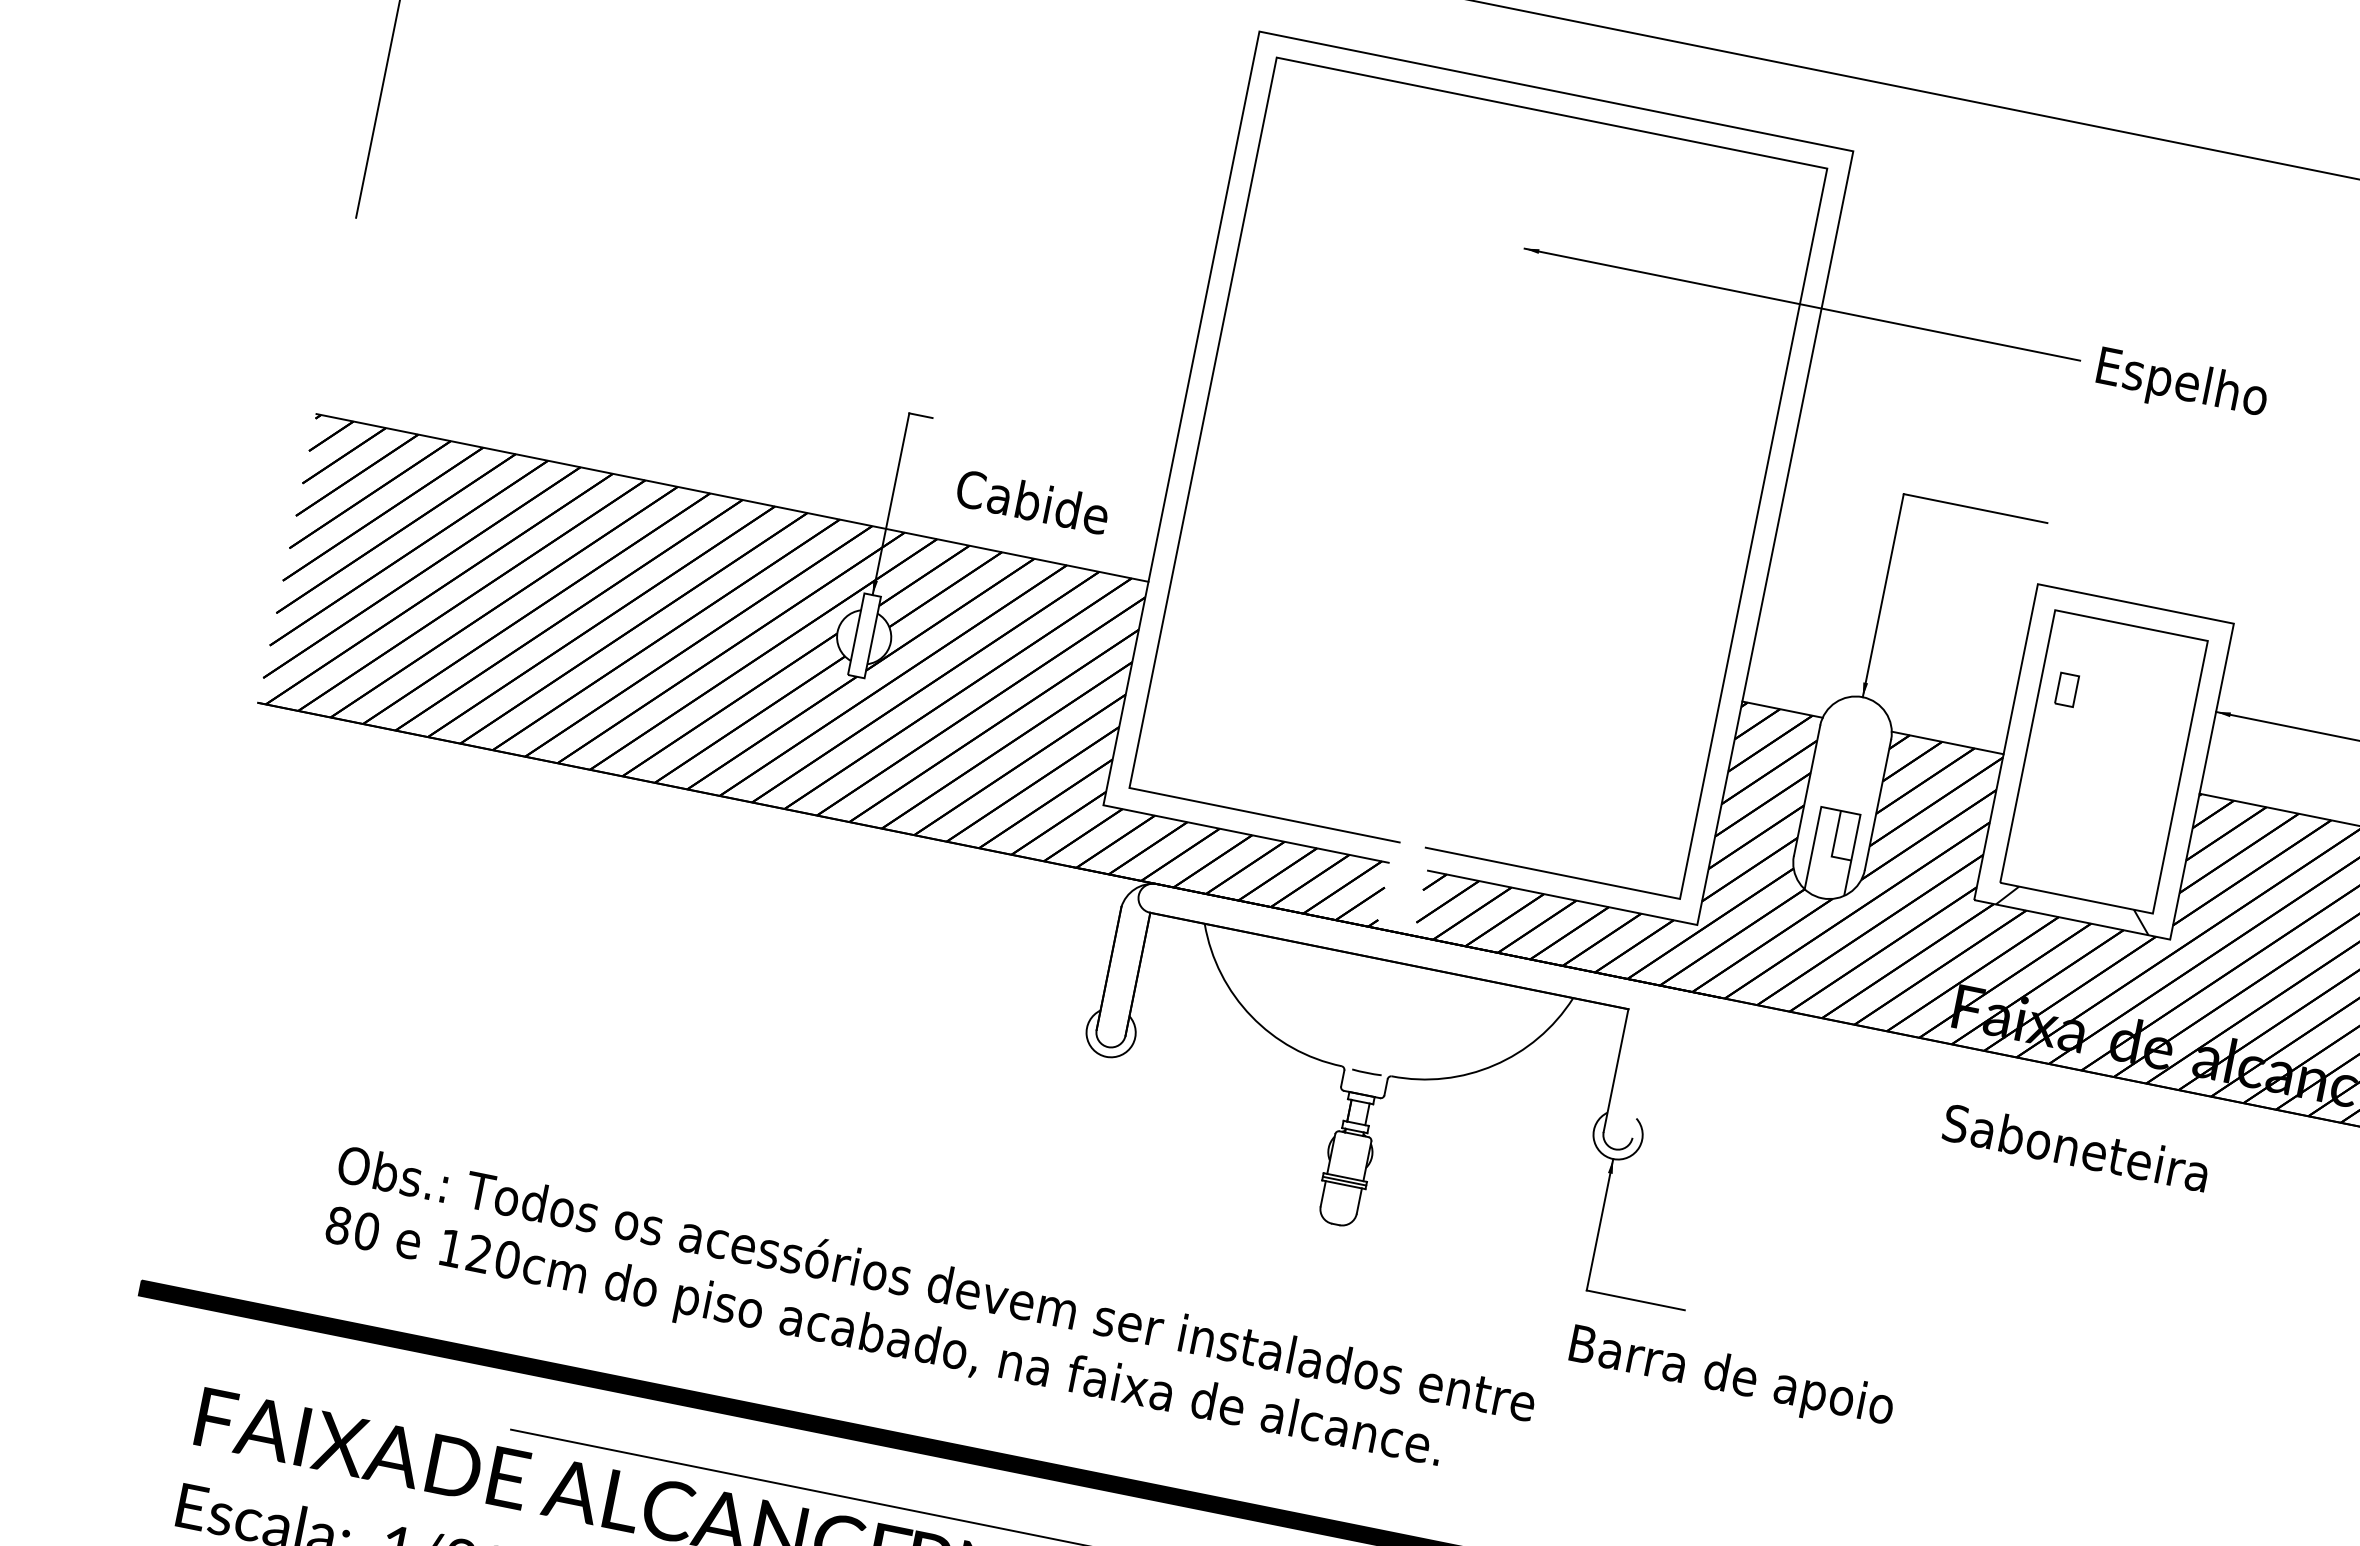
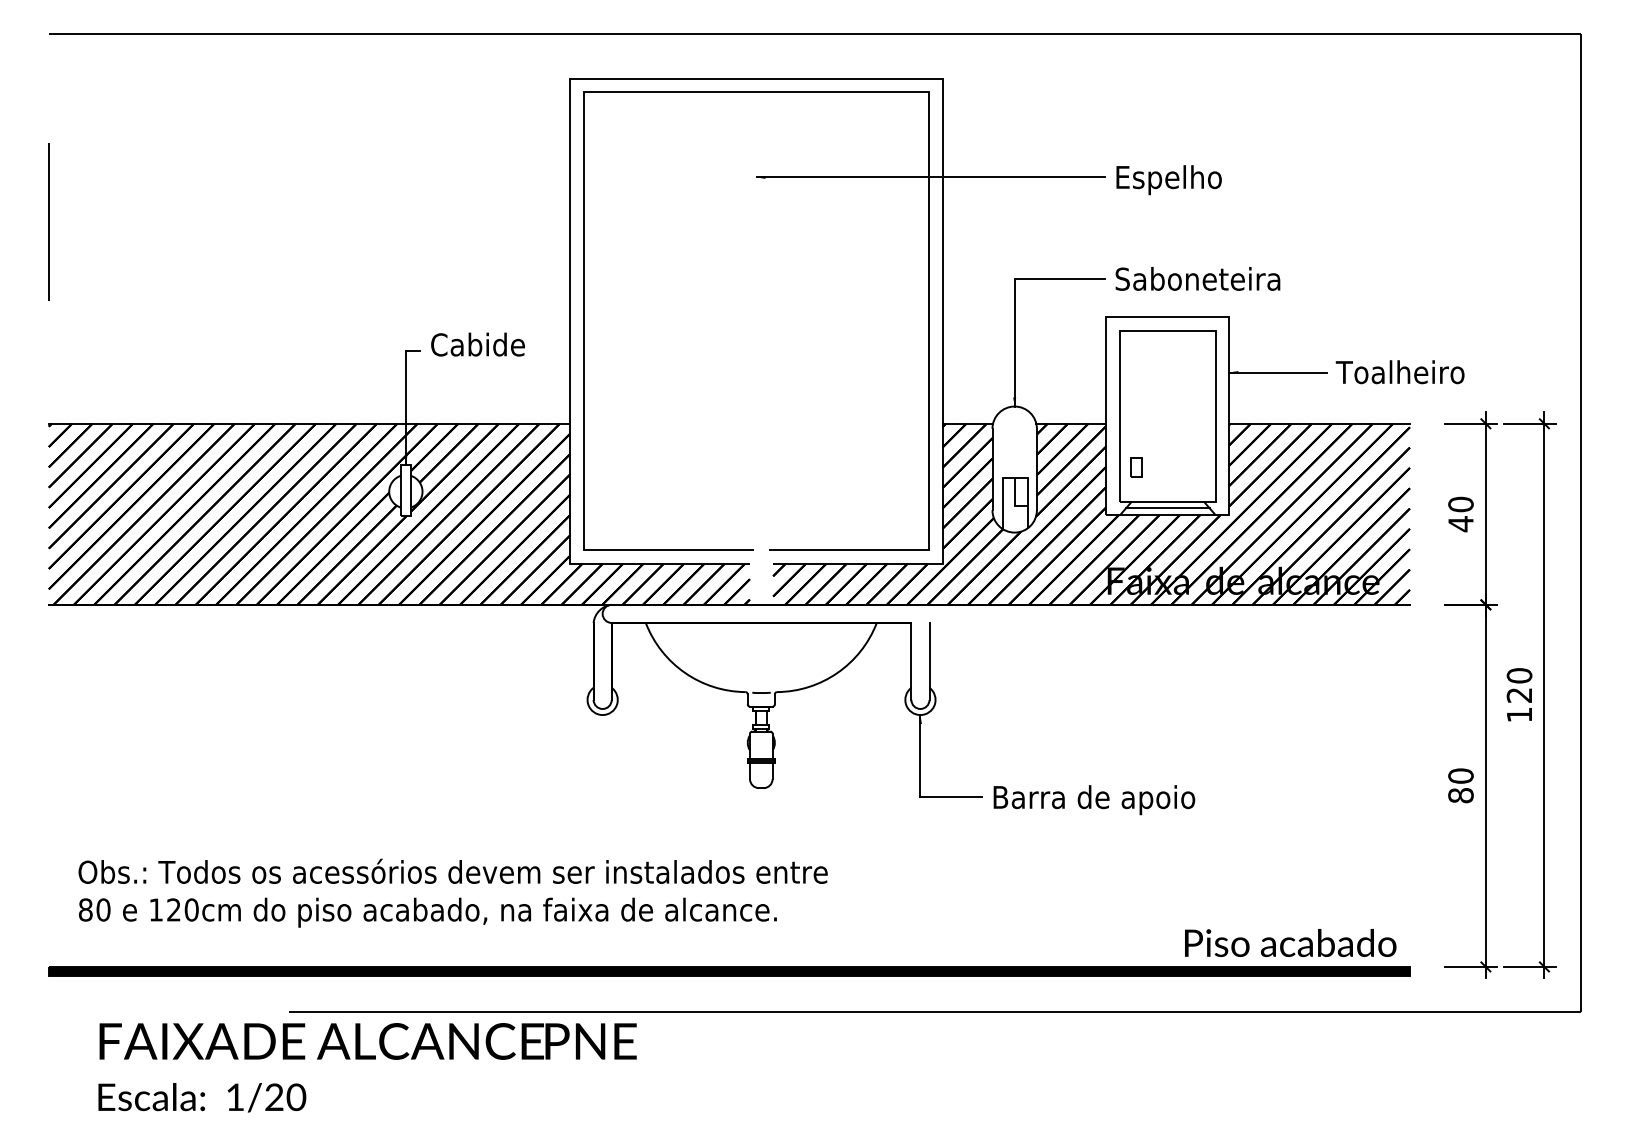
text: (1032, 501) -> (477, 344), moved
part: (2066, 690) -> (1136, 467), moved
line: (2073, 909) -> (1167, 508), added
line: (1645, 1074) -> (929, 660), added
text: (2075, 1146) -> (1197, 278), moved
text: (929, 1315) -> (452, 892), moved
text: (1731, 1379) -> (1094, 800), moved

